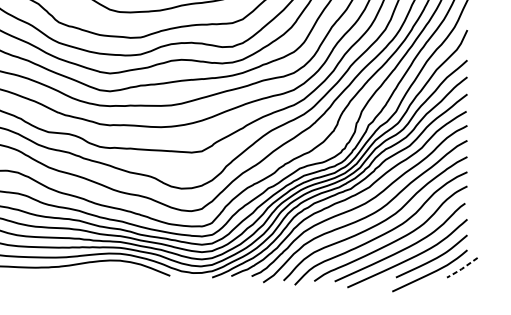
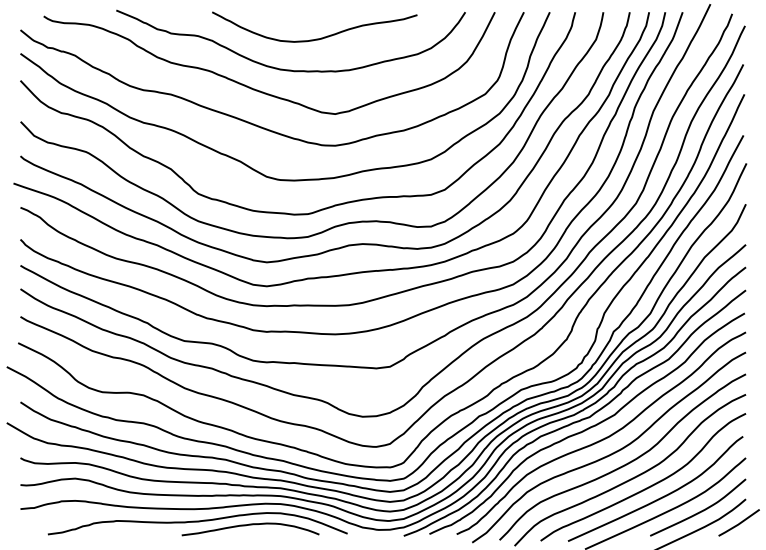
curve: (97, 269) -> (250, 525), added
line: (461, 269) -> (738, 524), dashed -> solid

